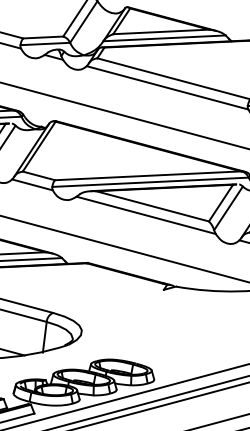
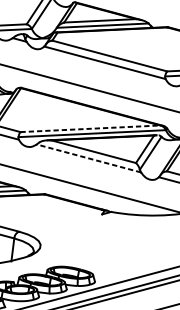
line: (148, 175) -> (90, 128), solid -> dashed
line: (145, 215) -> (88, 158), solid -> dashed

